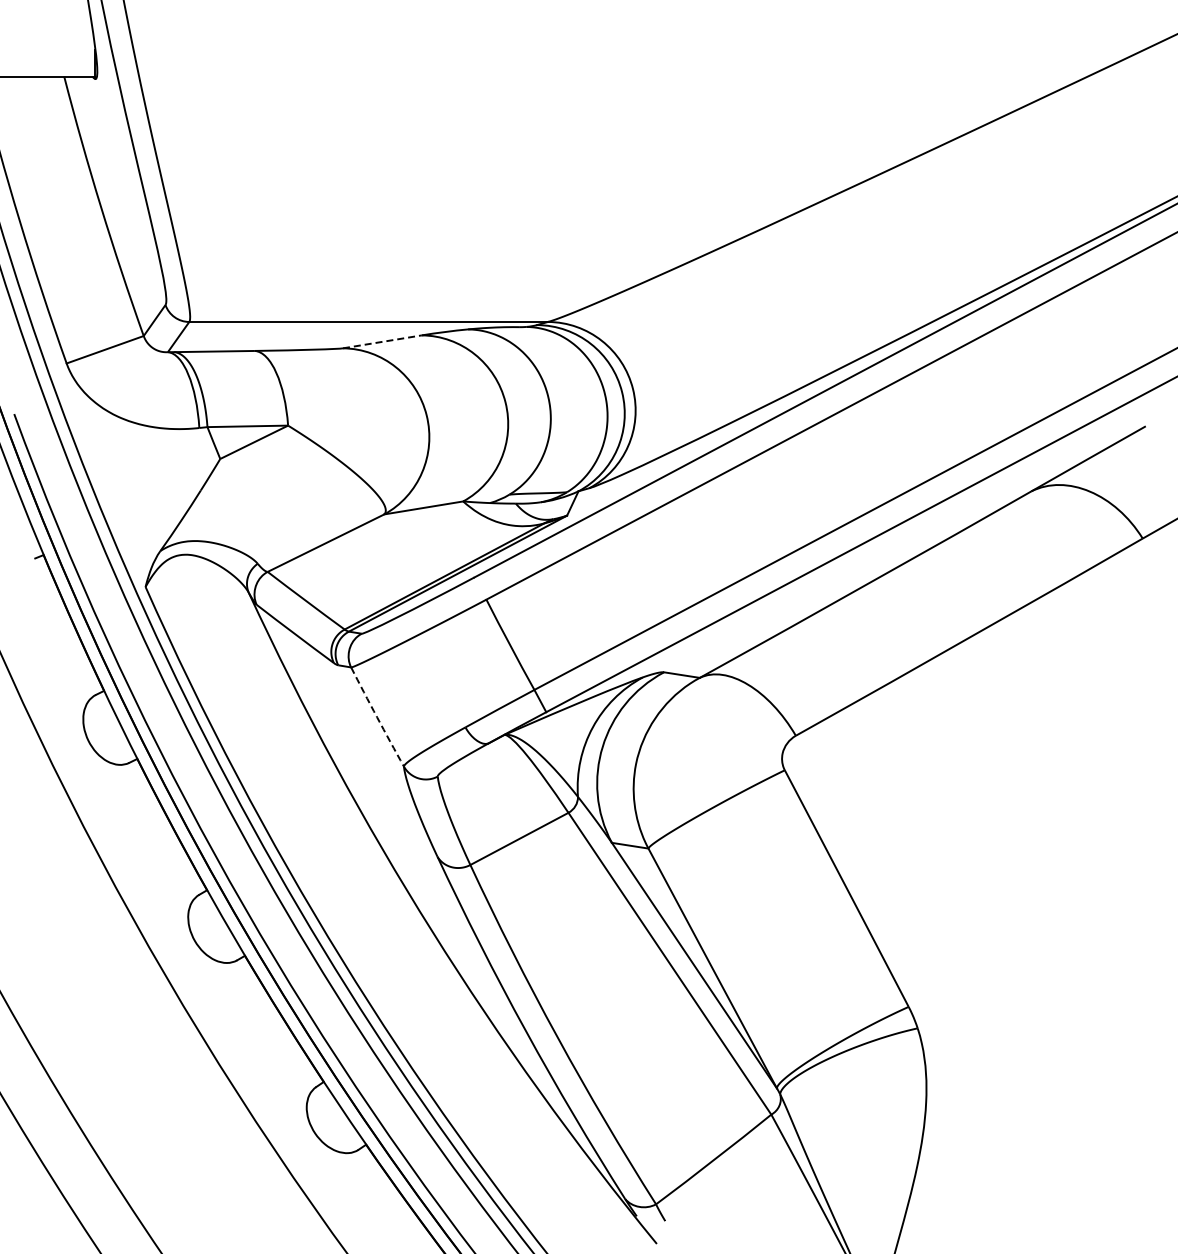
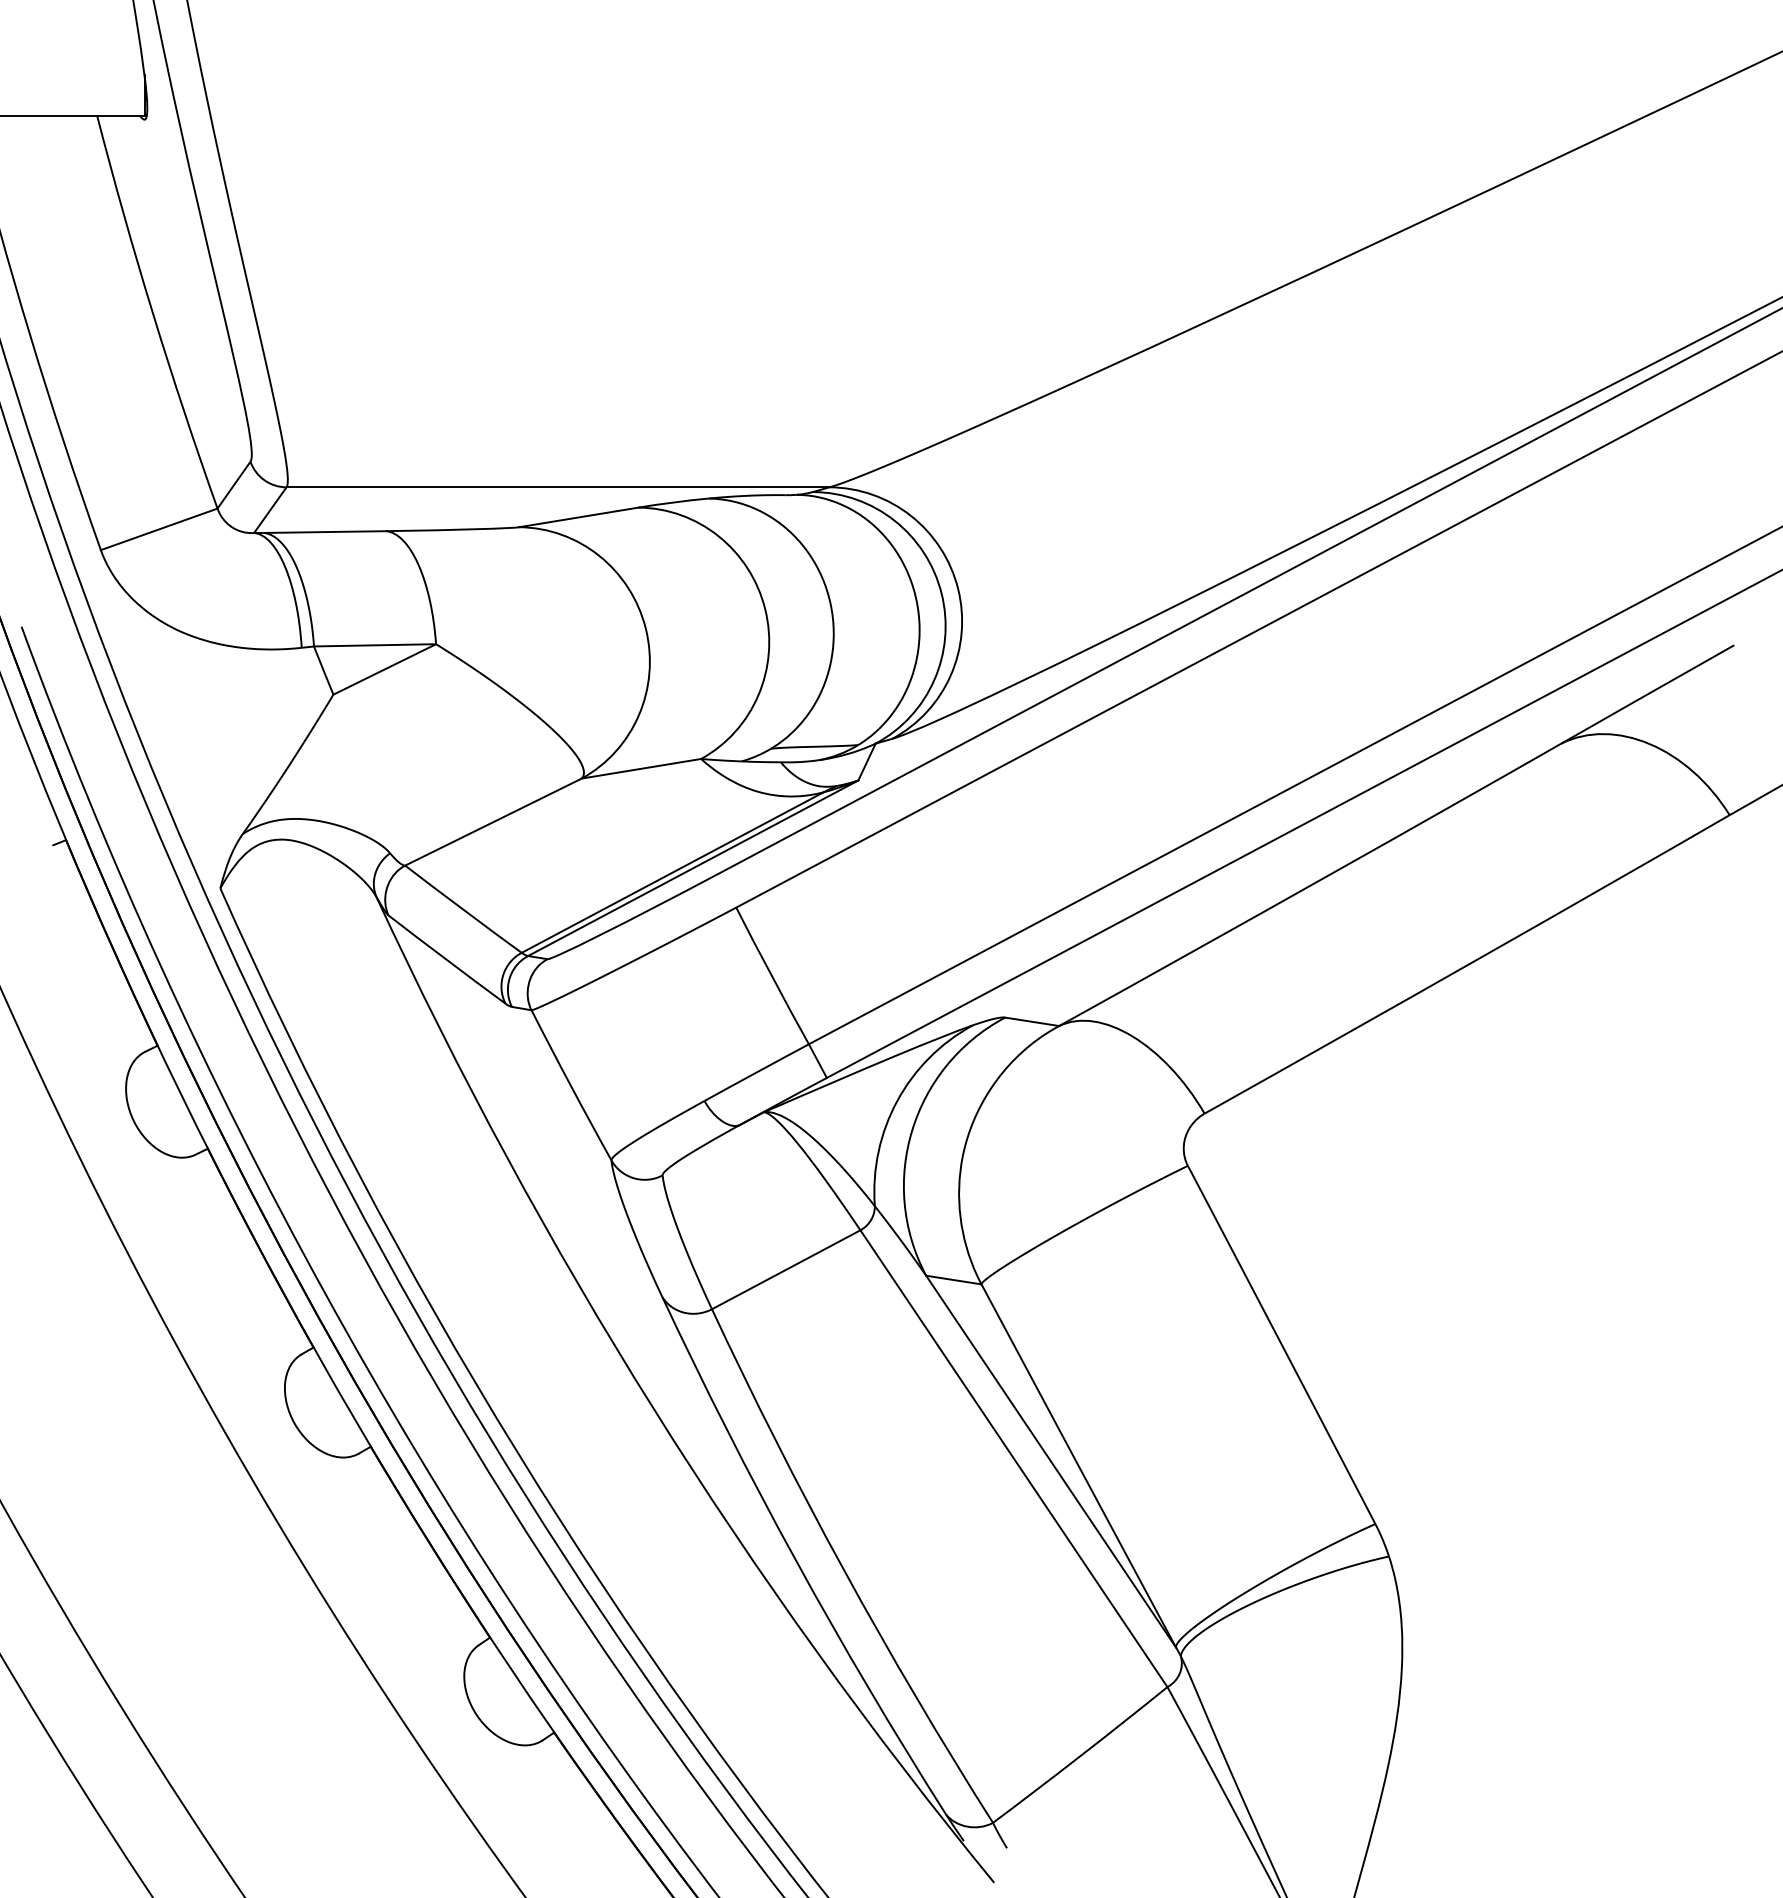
line: (382, 341) -> (578, 516), dashed -> solid
arc: (377, 717) -> (571, 1085), dashed -> solid

